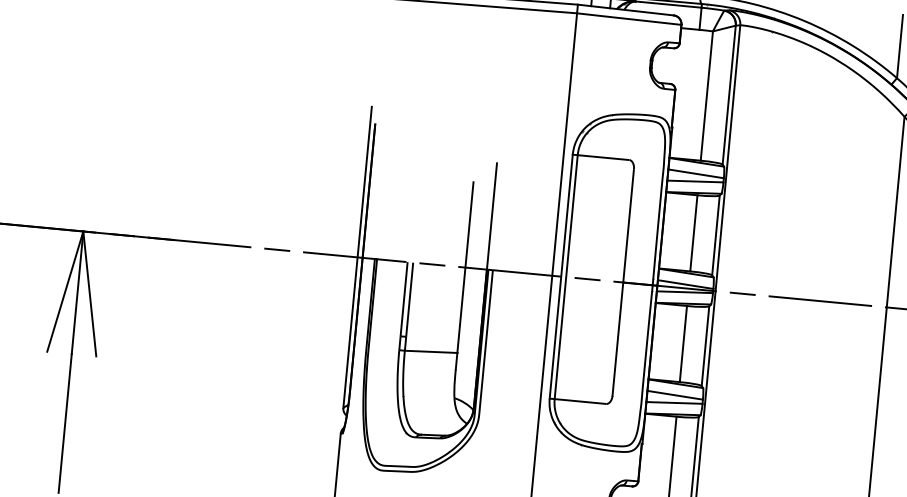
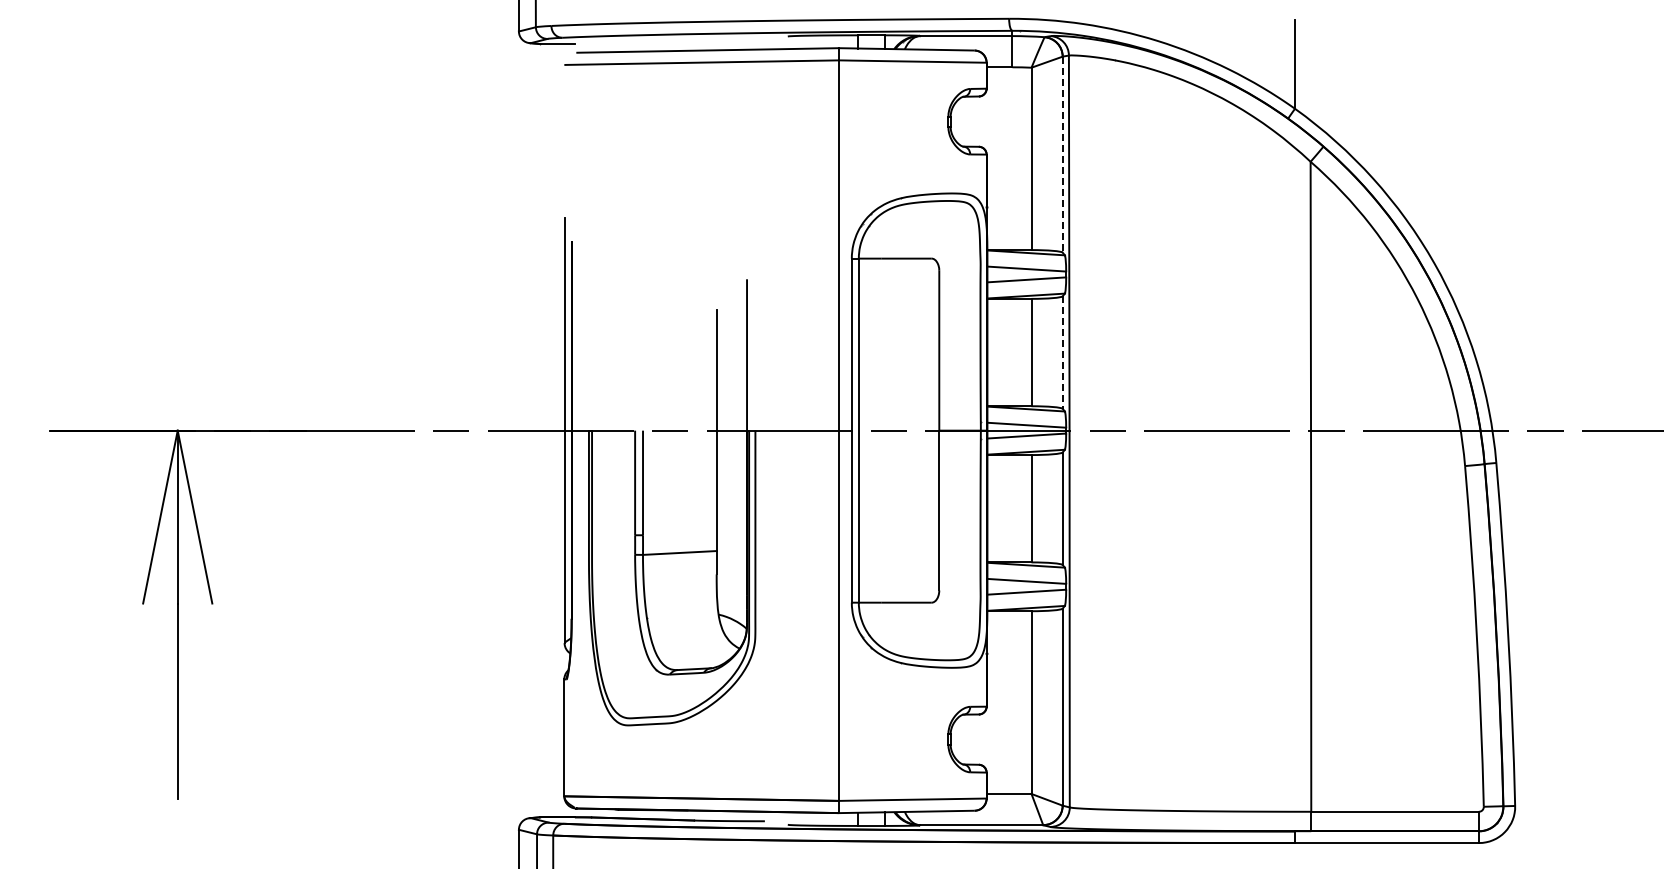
line: (729, 95) -> (1062, 154), solid -> dashed
line: (715, 236) -> (1062, 353), solid -> dashed

